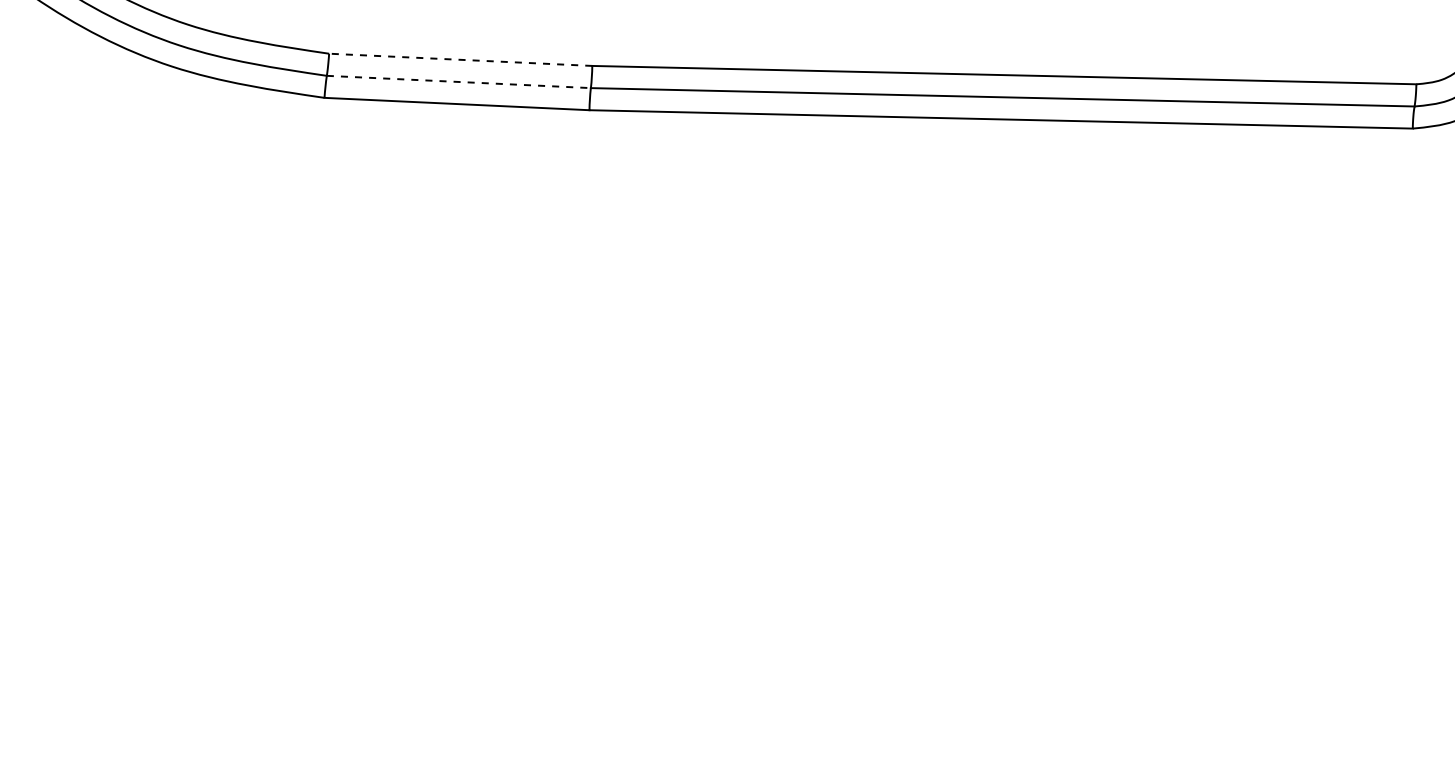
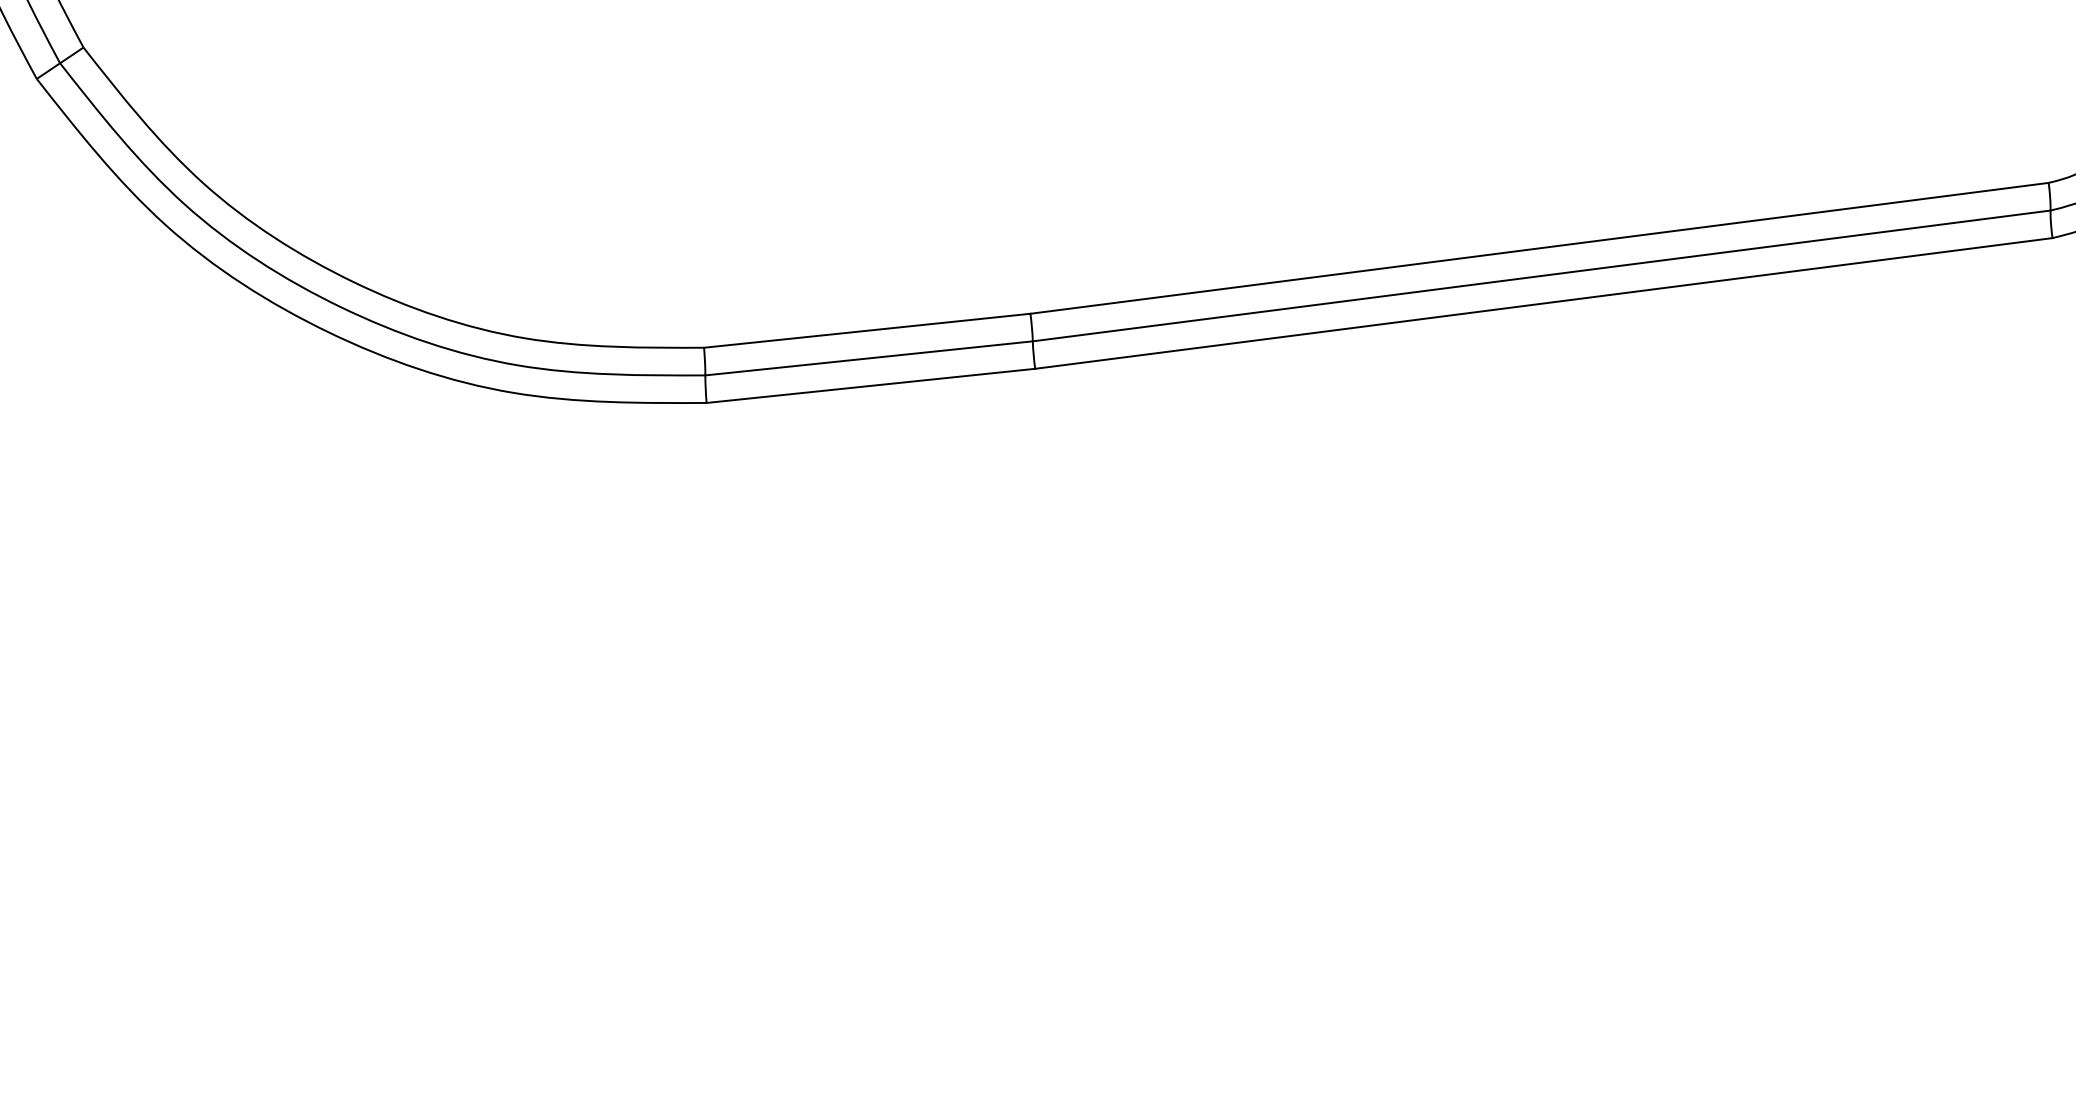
line: (460, 59) -> (866, 330), dashed -> solid
line: (459, 82) -> (869, 358), dashed -> solid

